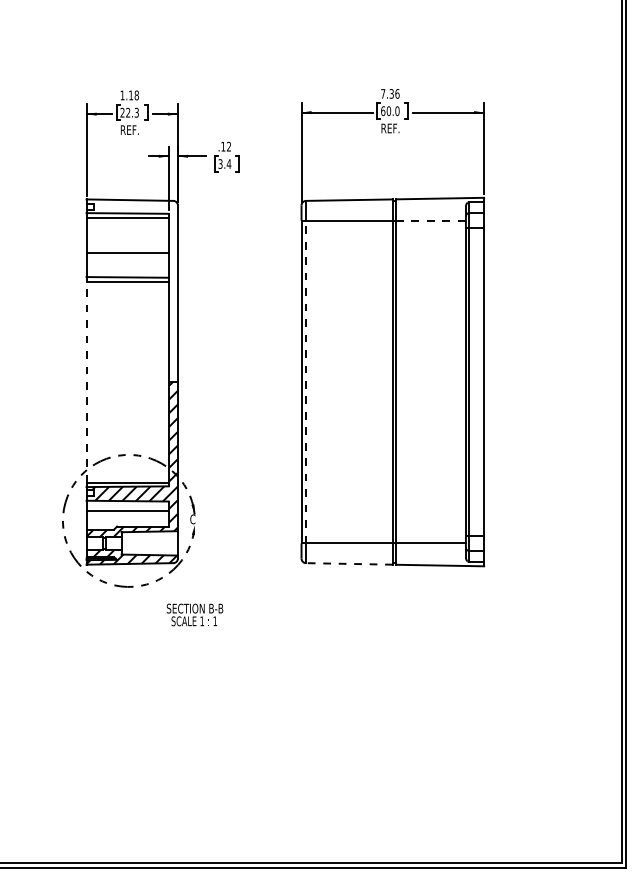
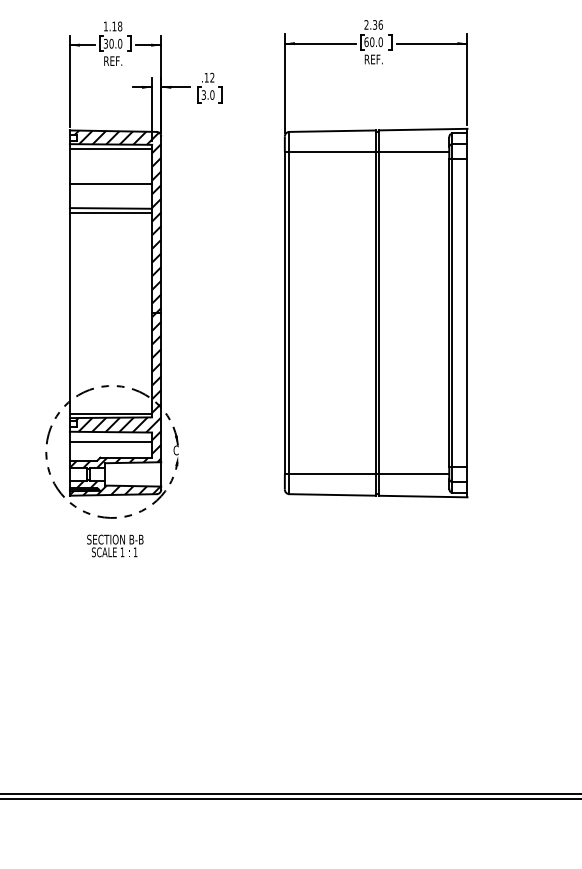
text: (383, 93) -> (366, 24), 7.36 -> 2.36
text: (129, 112) -> (112, 43), 22.3 -> 30.0
text: (228, 163) -> (211, 94), 3.4 -> 3.0
line: (430, 220) -> (413, 151), dashed -> solid
hatch: (134, 290) -> (117, 221), added
line: (86, 381) -> (69, 312), dashed -> solid
line: (306, 381) -> (289, 312), dashed -> solid
line: (348, 563) -> (331, 494), dashed -> solid
text: (194, 614) -> (114, 545), moved

